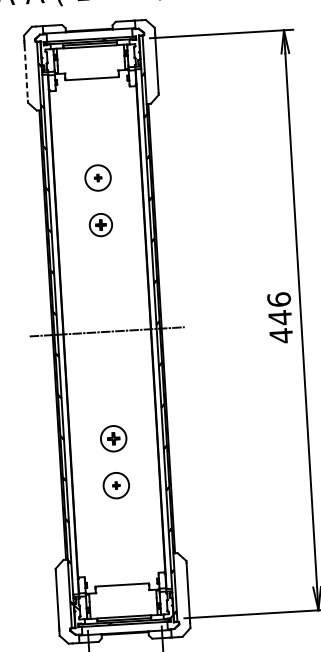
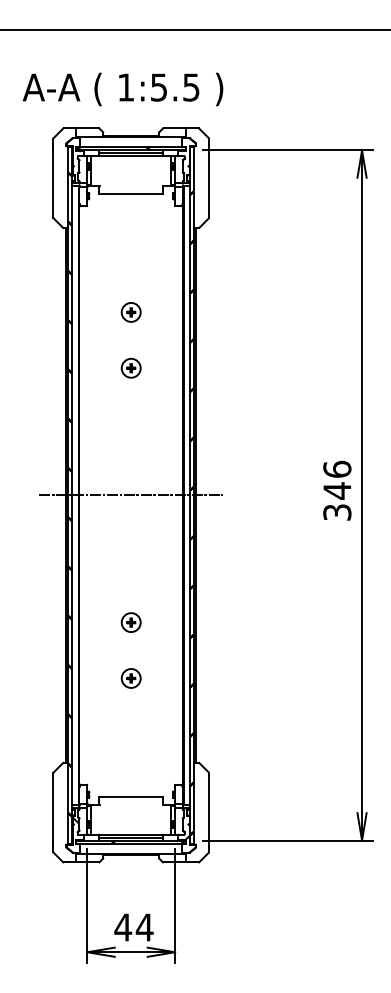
line: (26, 72) -> (53, 182), dashed -> solid
circle: (97, 177) -> (130, 311), size x0.62
part: (100, 224) -> (130, 367), size x0.71
text: (281, 335) -> (337, 512), 446 -> 346
part: (112, 438) -> (130, 622), size x0.62
circle: (115, 485) -> (130, 678), size x0.62

